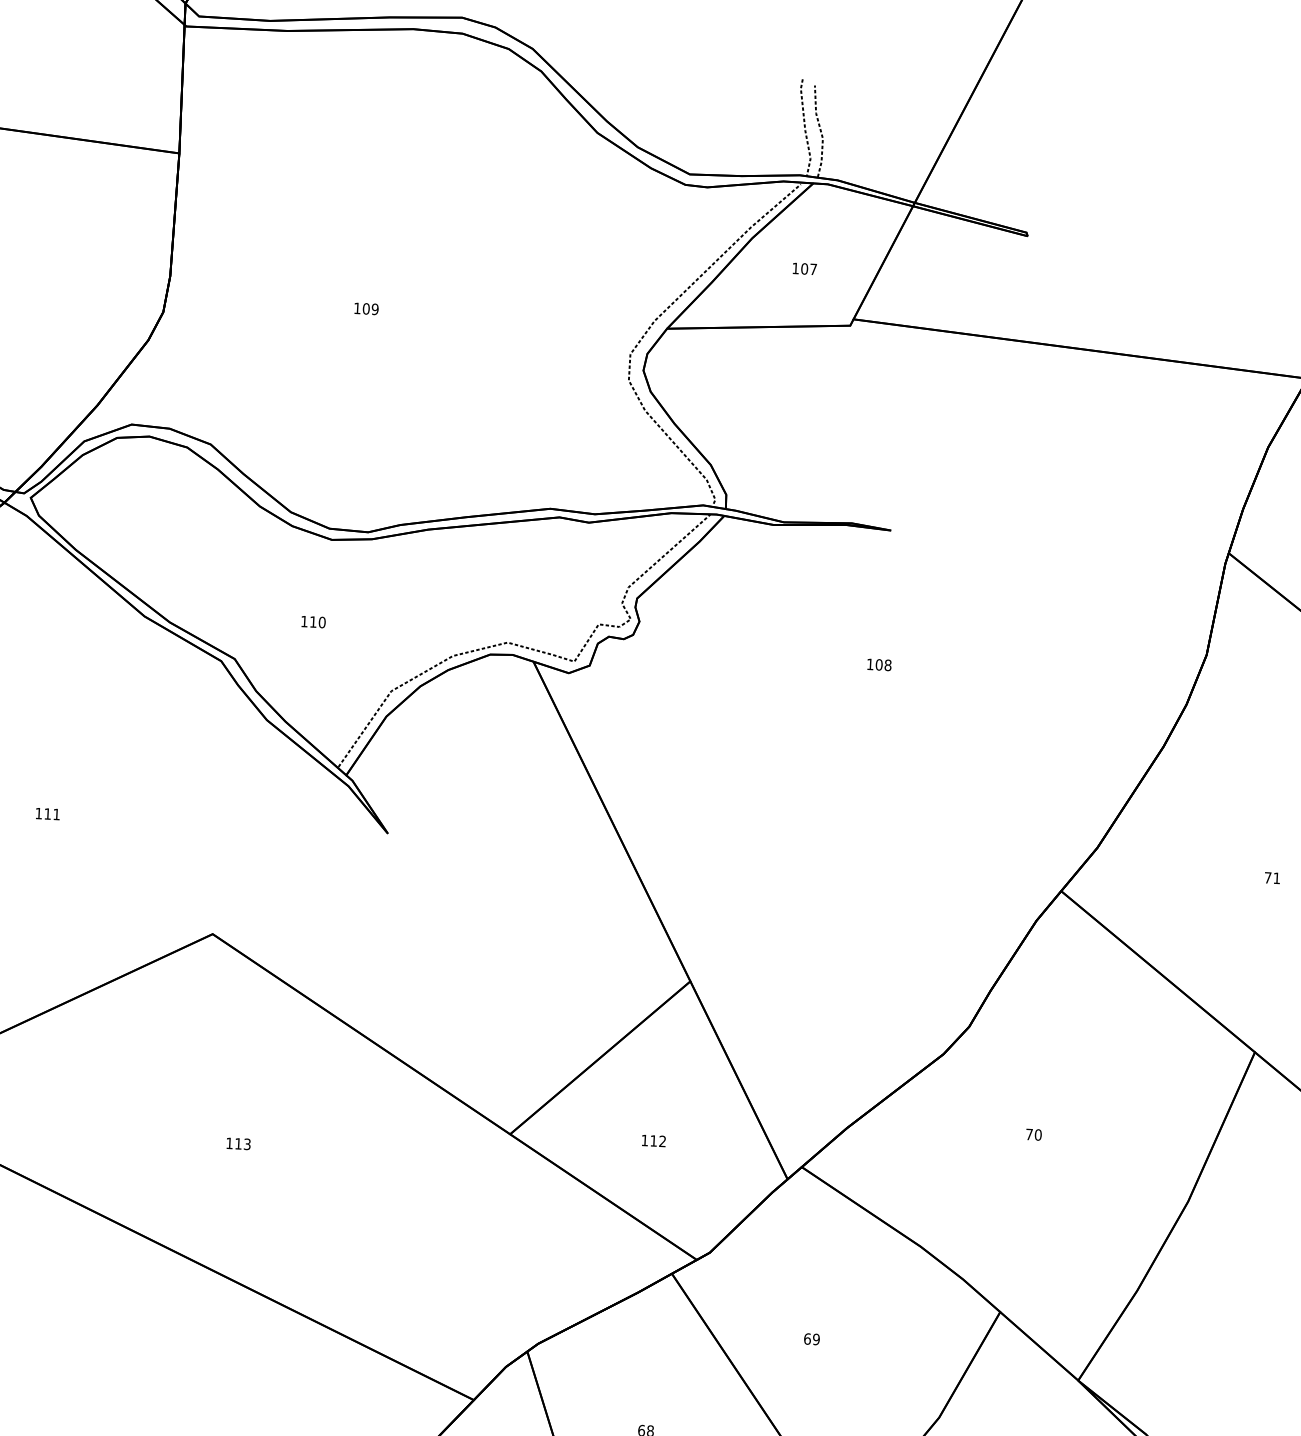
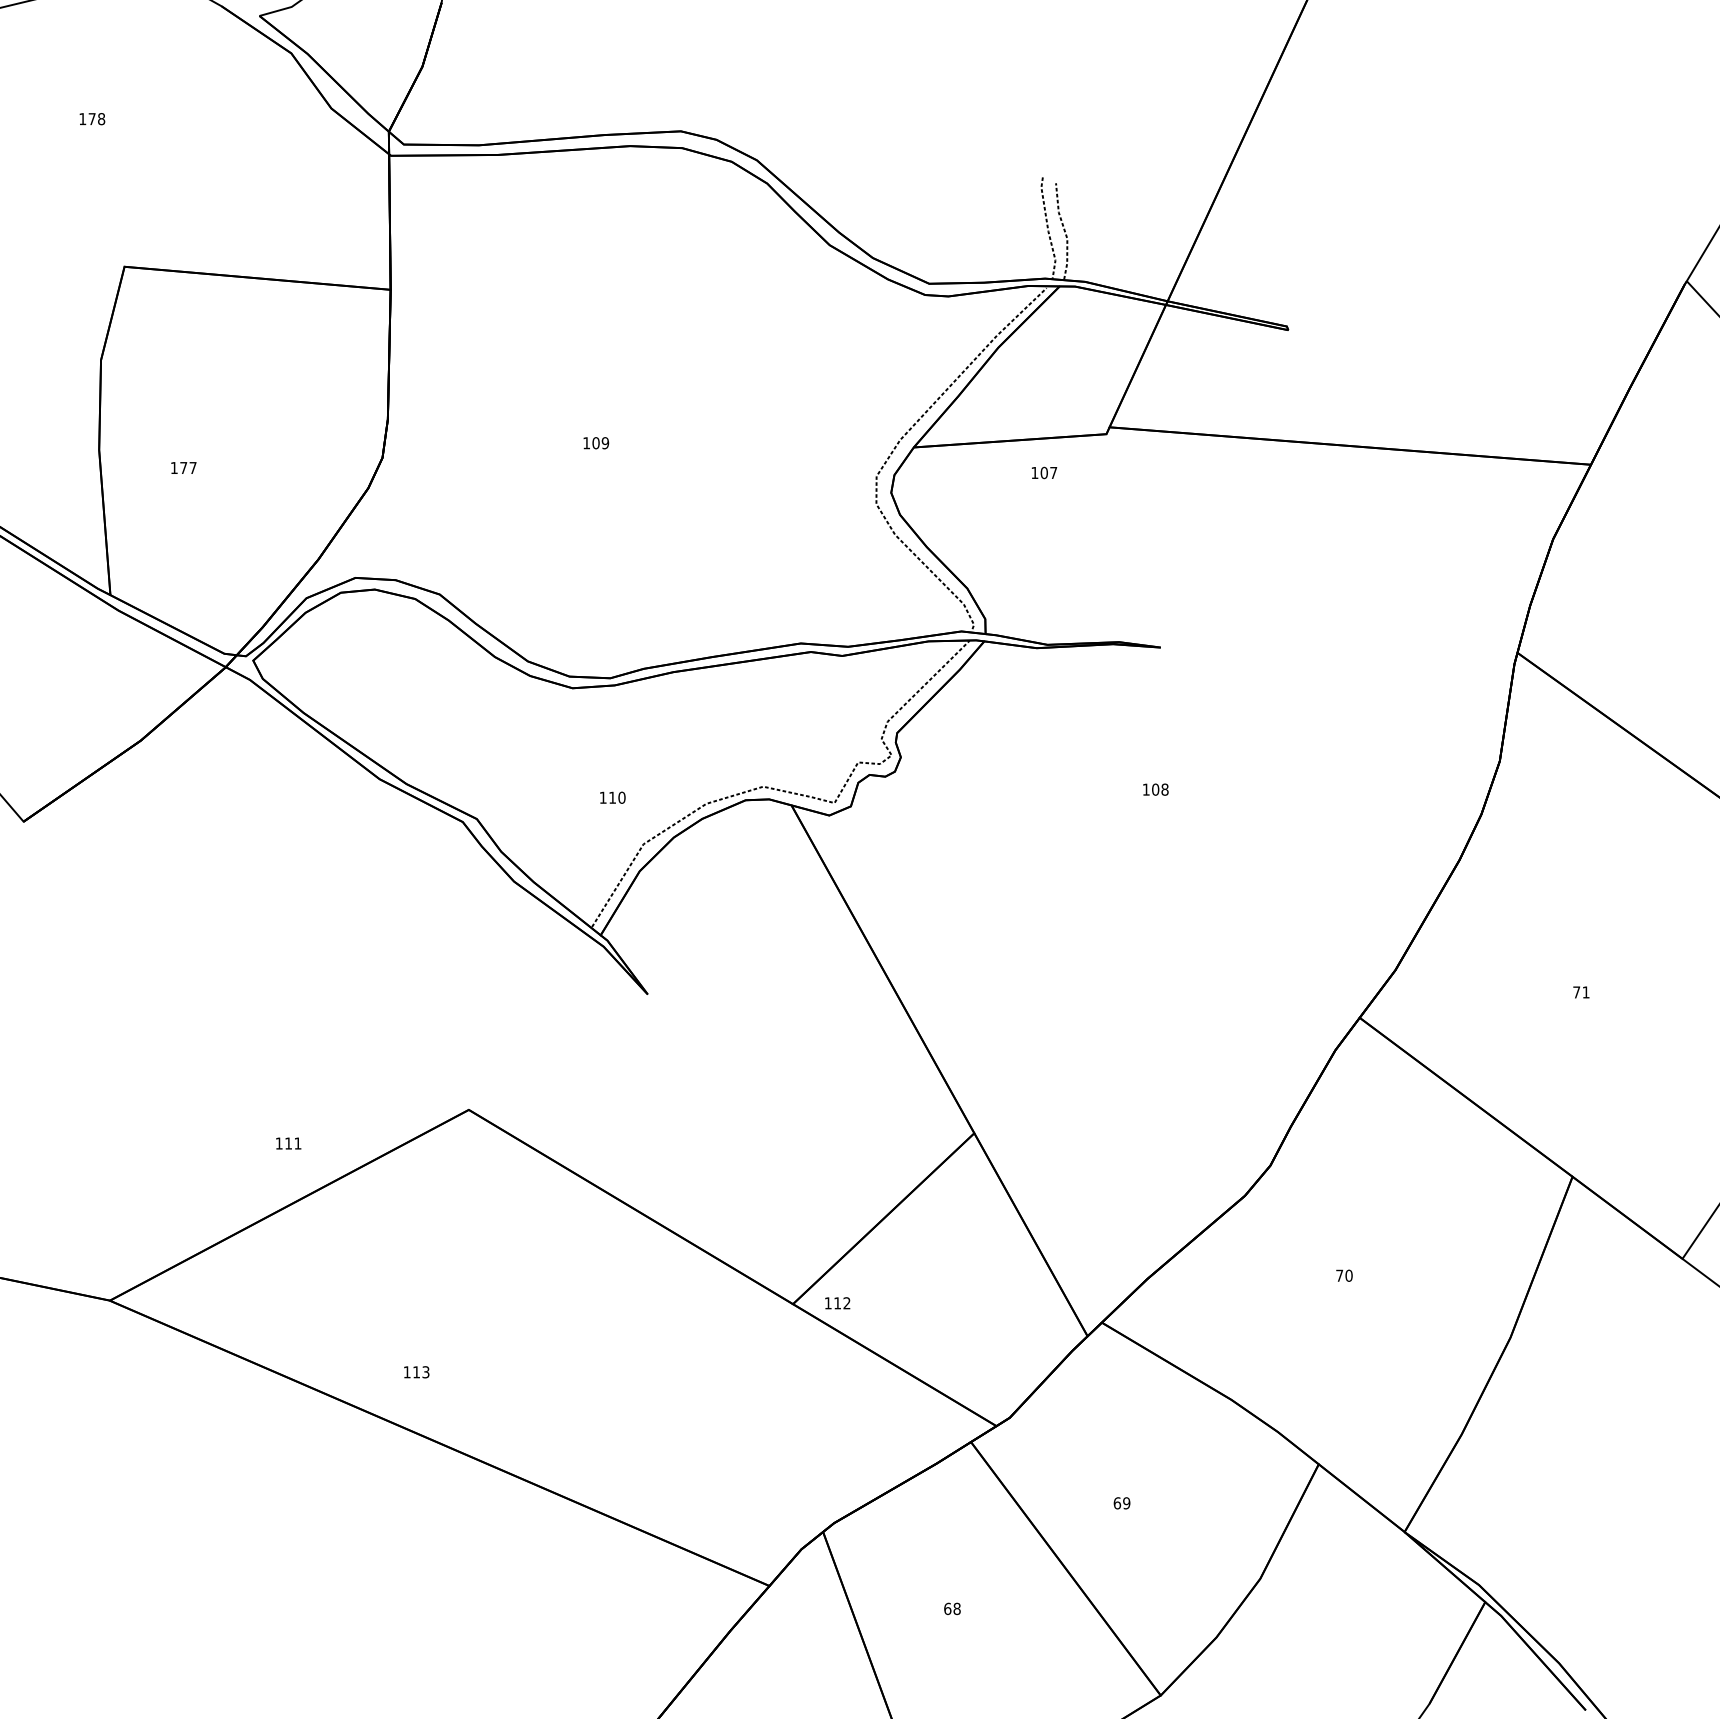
text: (804, 268) -> (1044, 472), moved
text: (313, 621) -> (612, 797), moved
text: (47, 813) -> (288, 1143), moved
text: (653, 1141) -> (837, 1303), moved
text: (238, 1144) -> (416, 1372), moved

